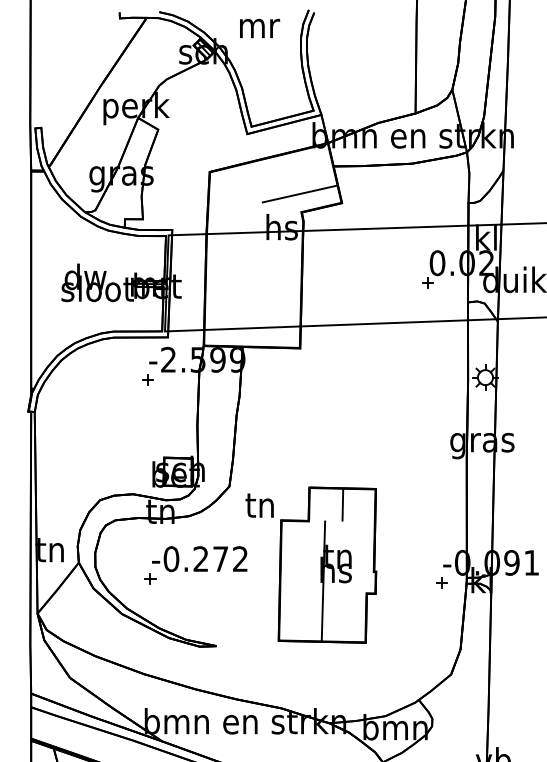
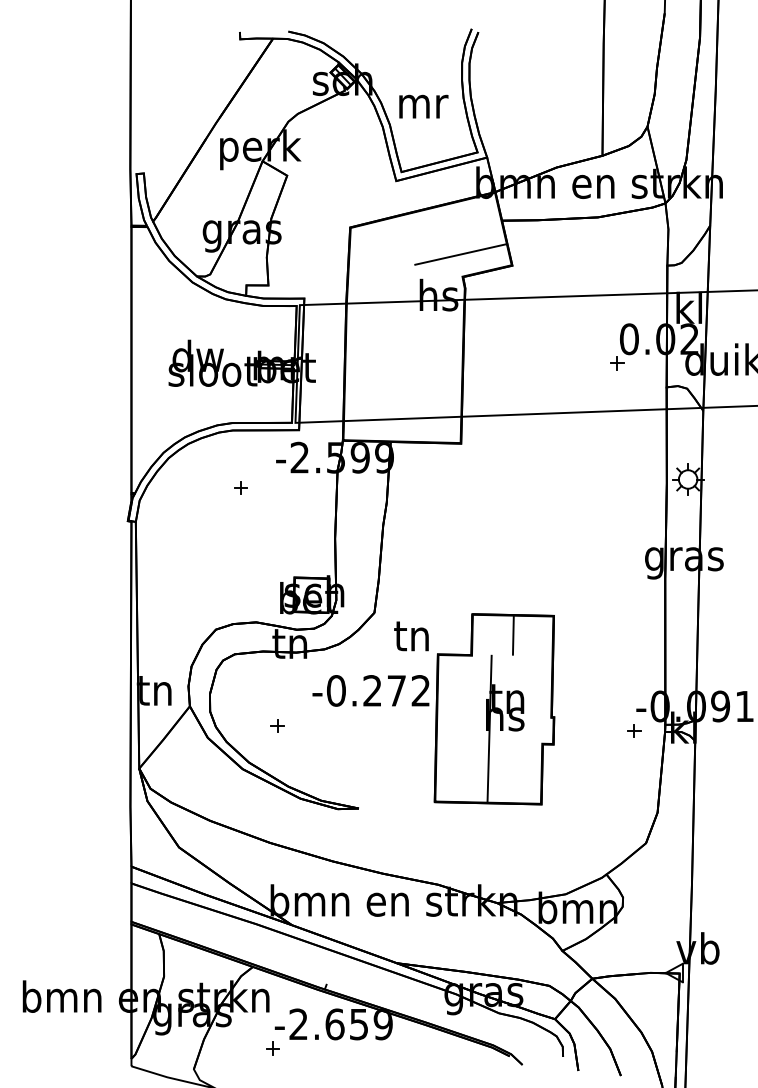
text: (259, 28) -> (423, 106), moved
part: (147, 379) -> (240, 487), moved
text: (199, 558) -> (370, 690), moved

